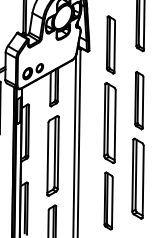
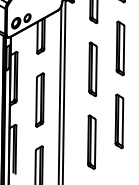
part: (109, 122) -> (92, 68), size x0.71
part: (53, 155) -> (40, 99), size x0.71
part: (138, 178) -> (119, 121), size x0.71

